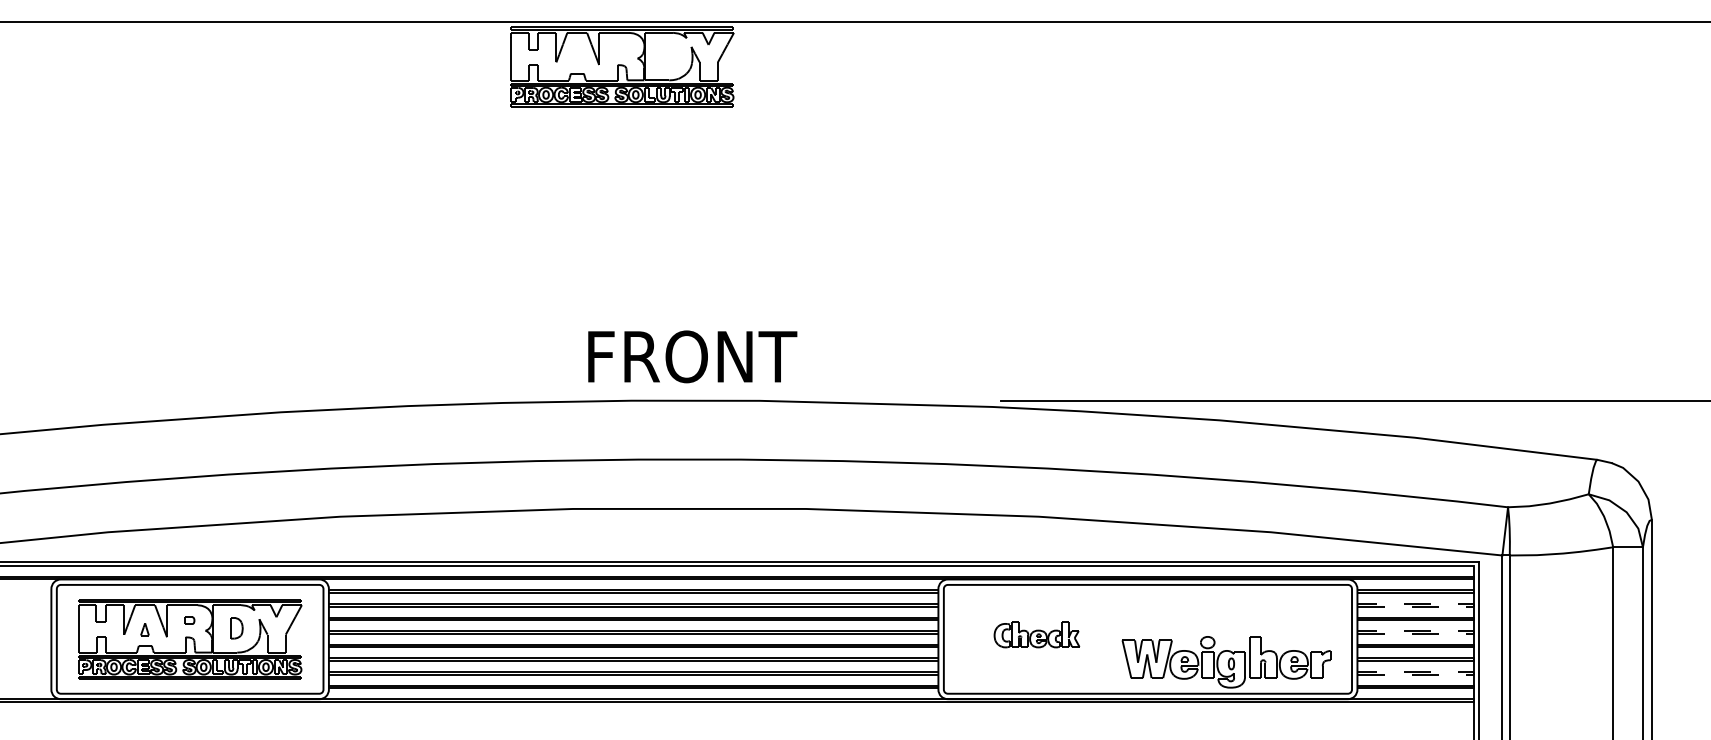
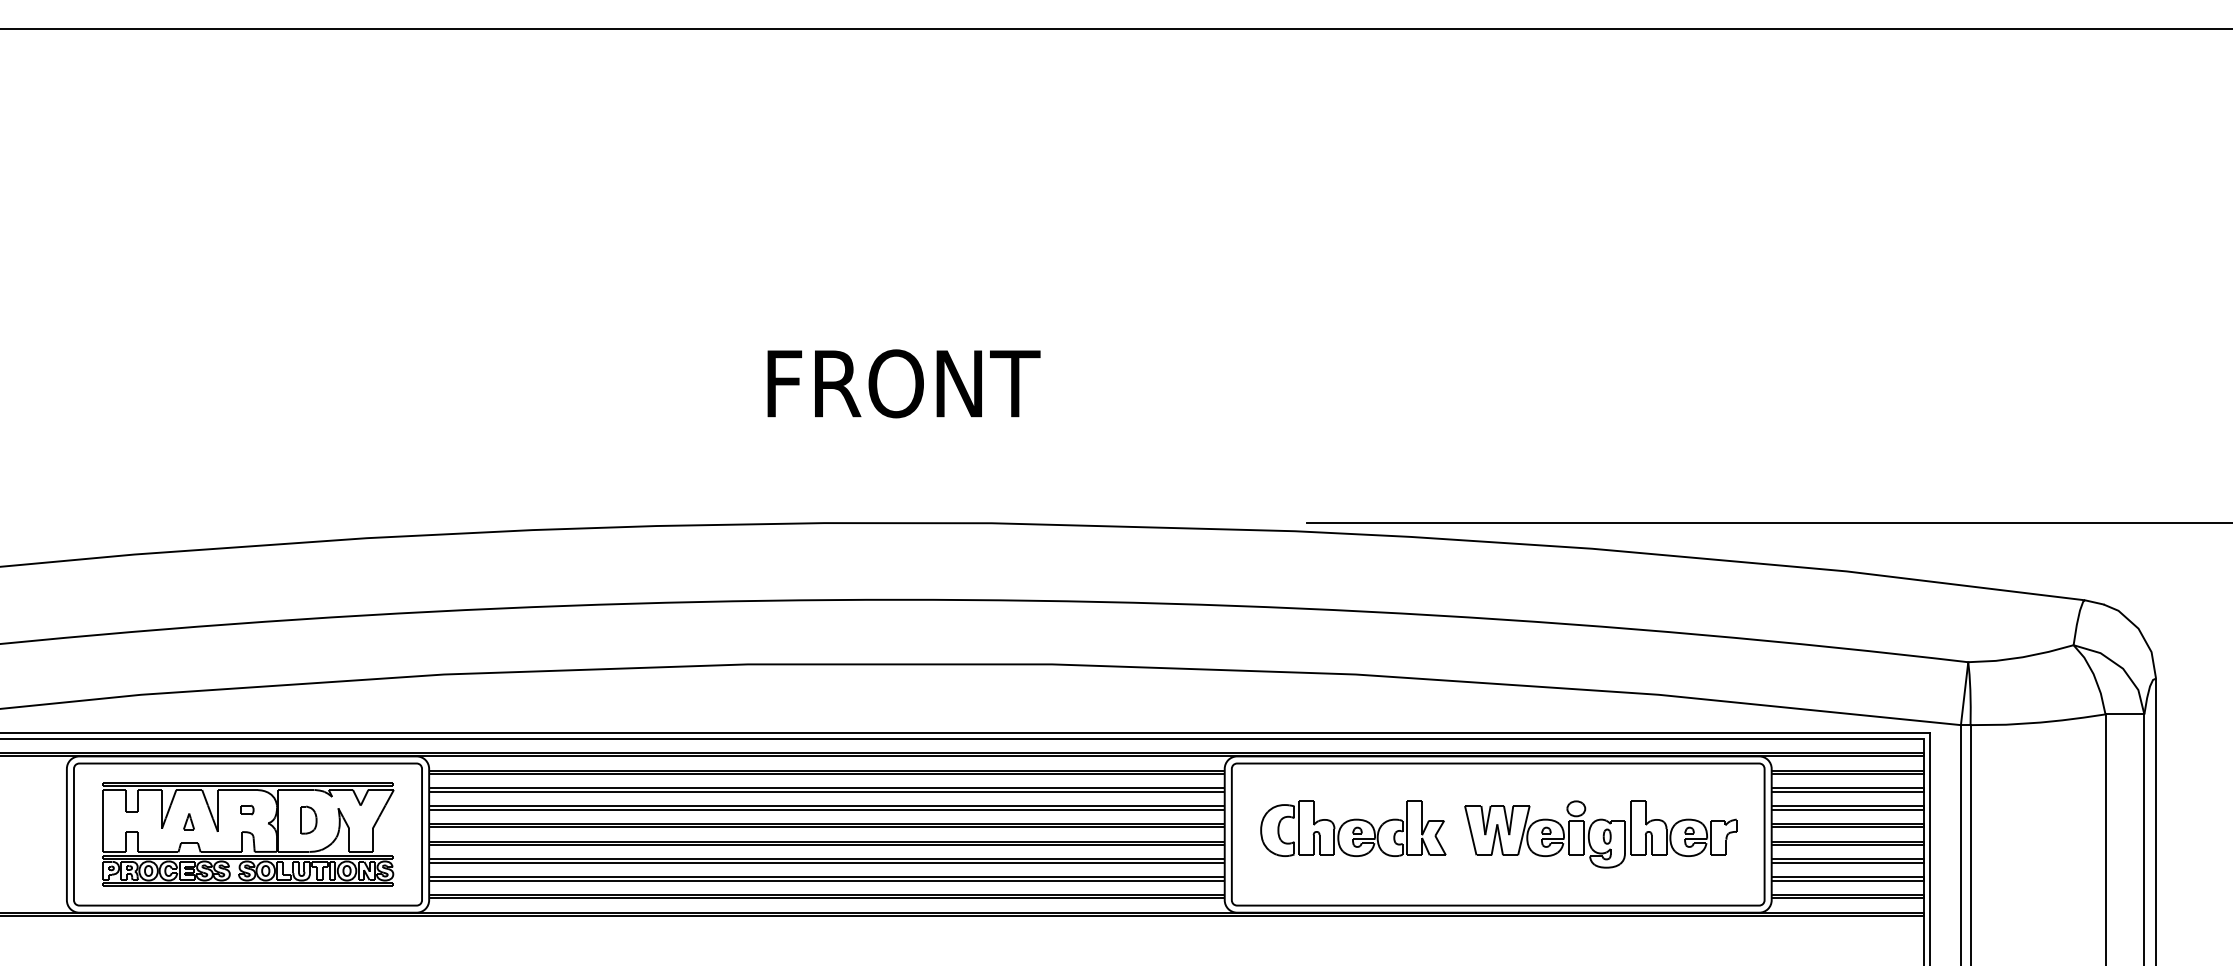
part: (622, 67) -> (812, 87), removed
text: (692, 356) -> (903, 383), moved
line: (1474, 605) -> (1924, 790), dashed -> solid
line: (1474, 632) -> (1924, 825), dashed -> solid
part: (1037, 634) -> (1353, 828), size x1.67
part: (1226, 662) -> (1600, 834), moved
line: (1474, 672) -> (1924, 878), dashed -> solid

